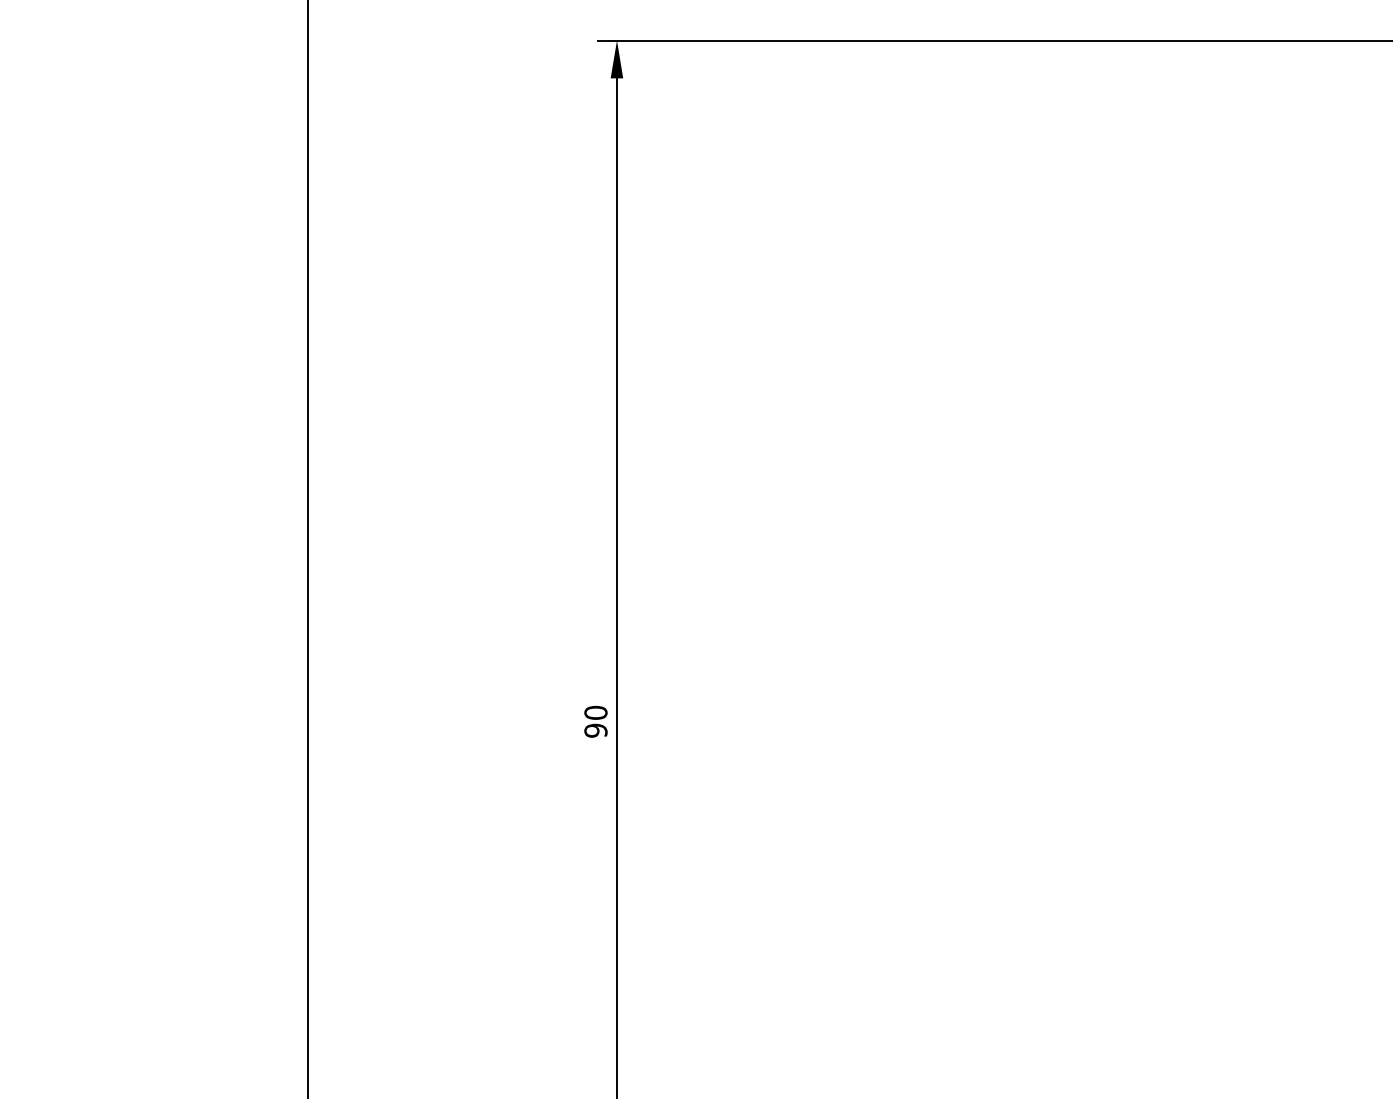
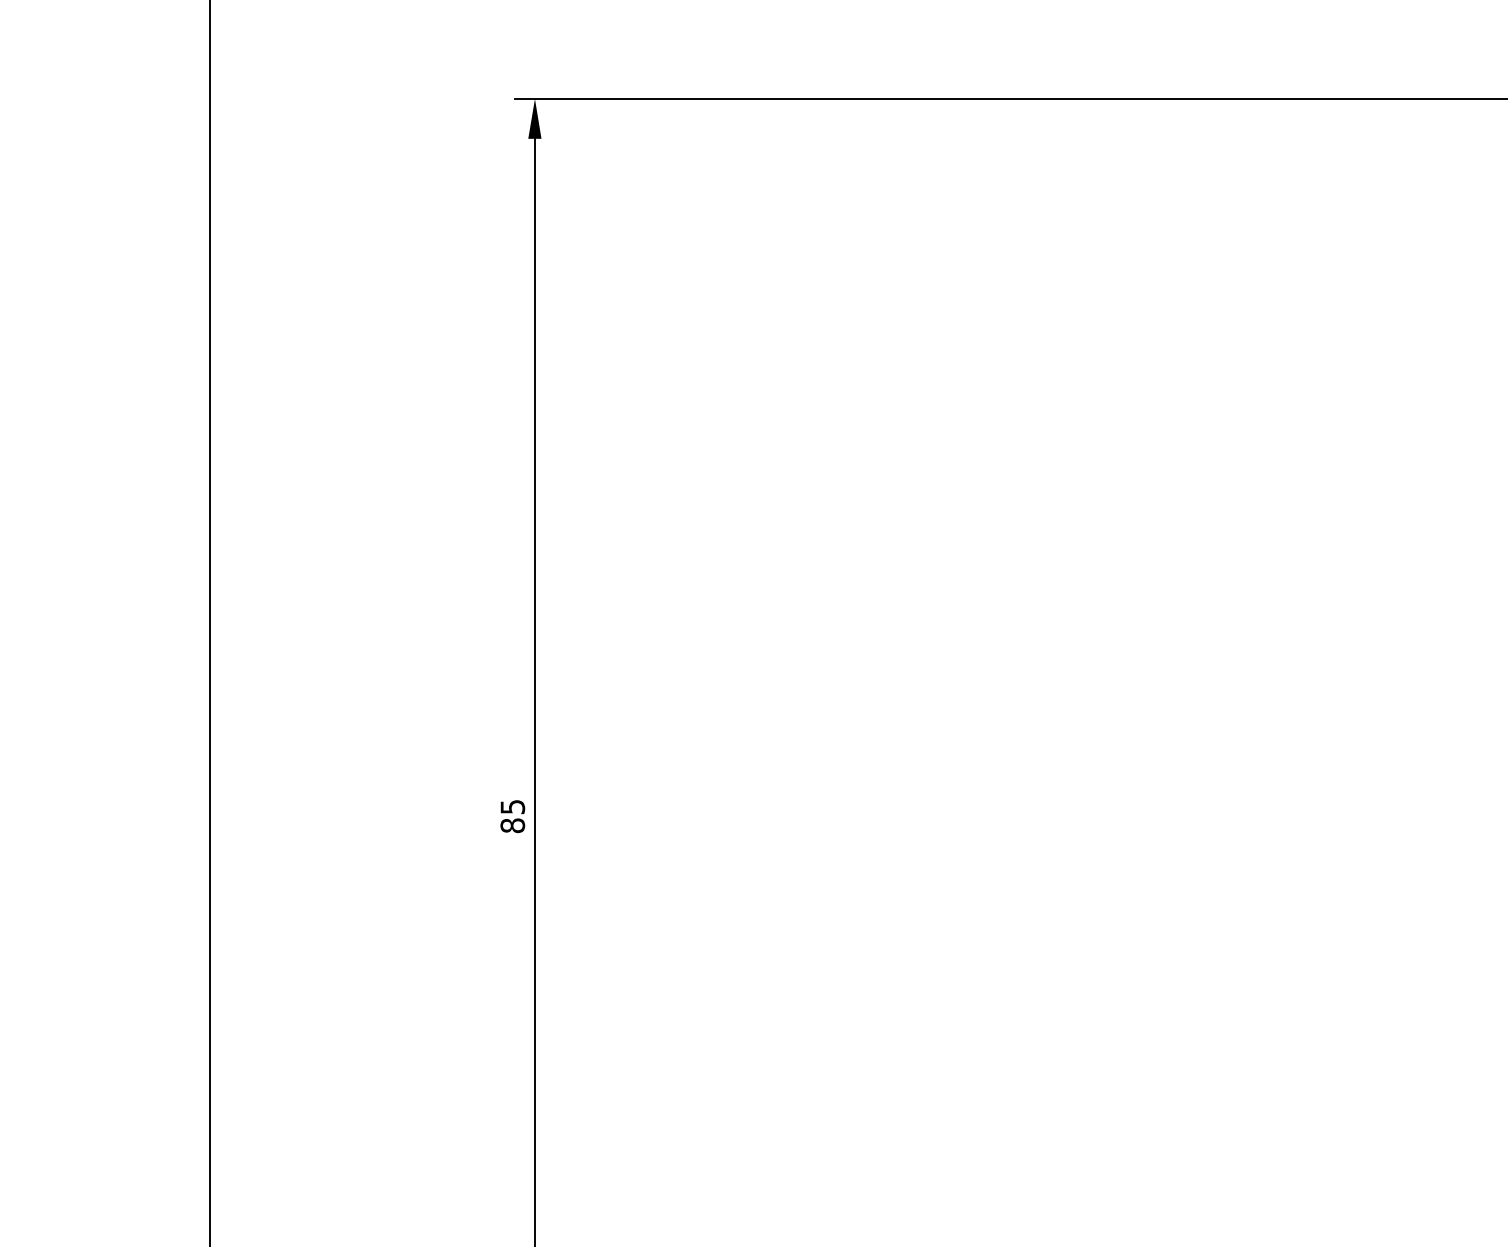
text: (595, 721) -> (512, 816), 90 -> 85

